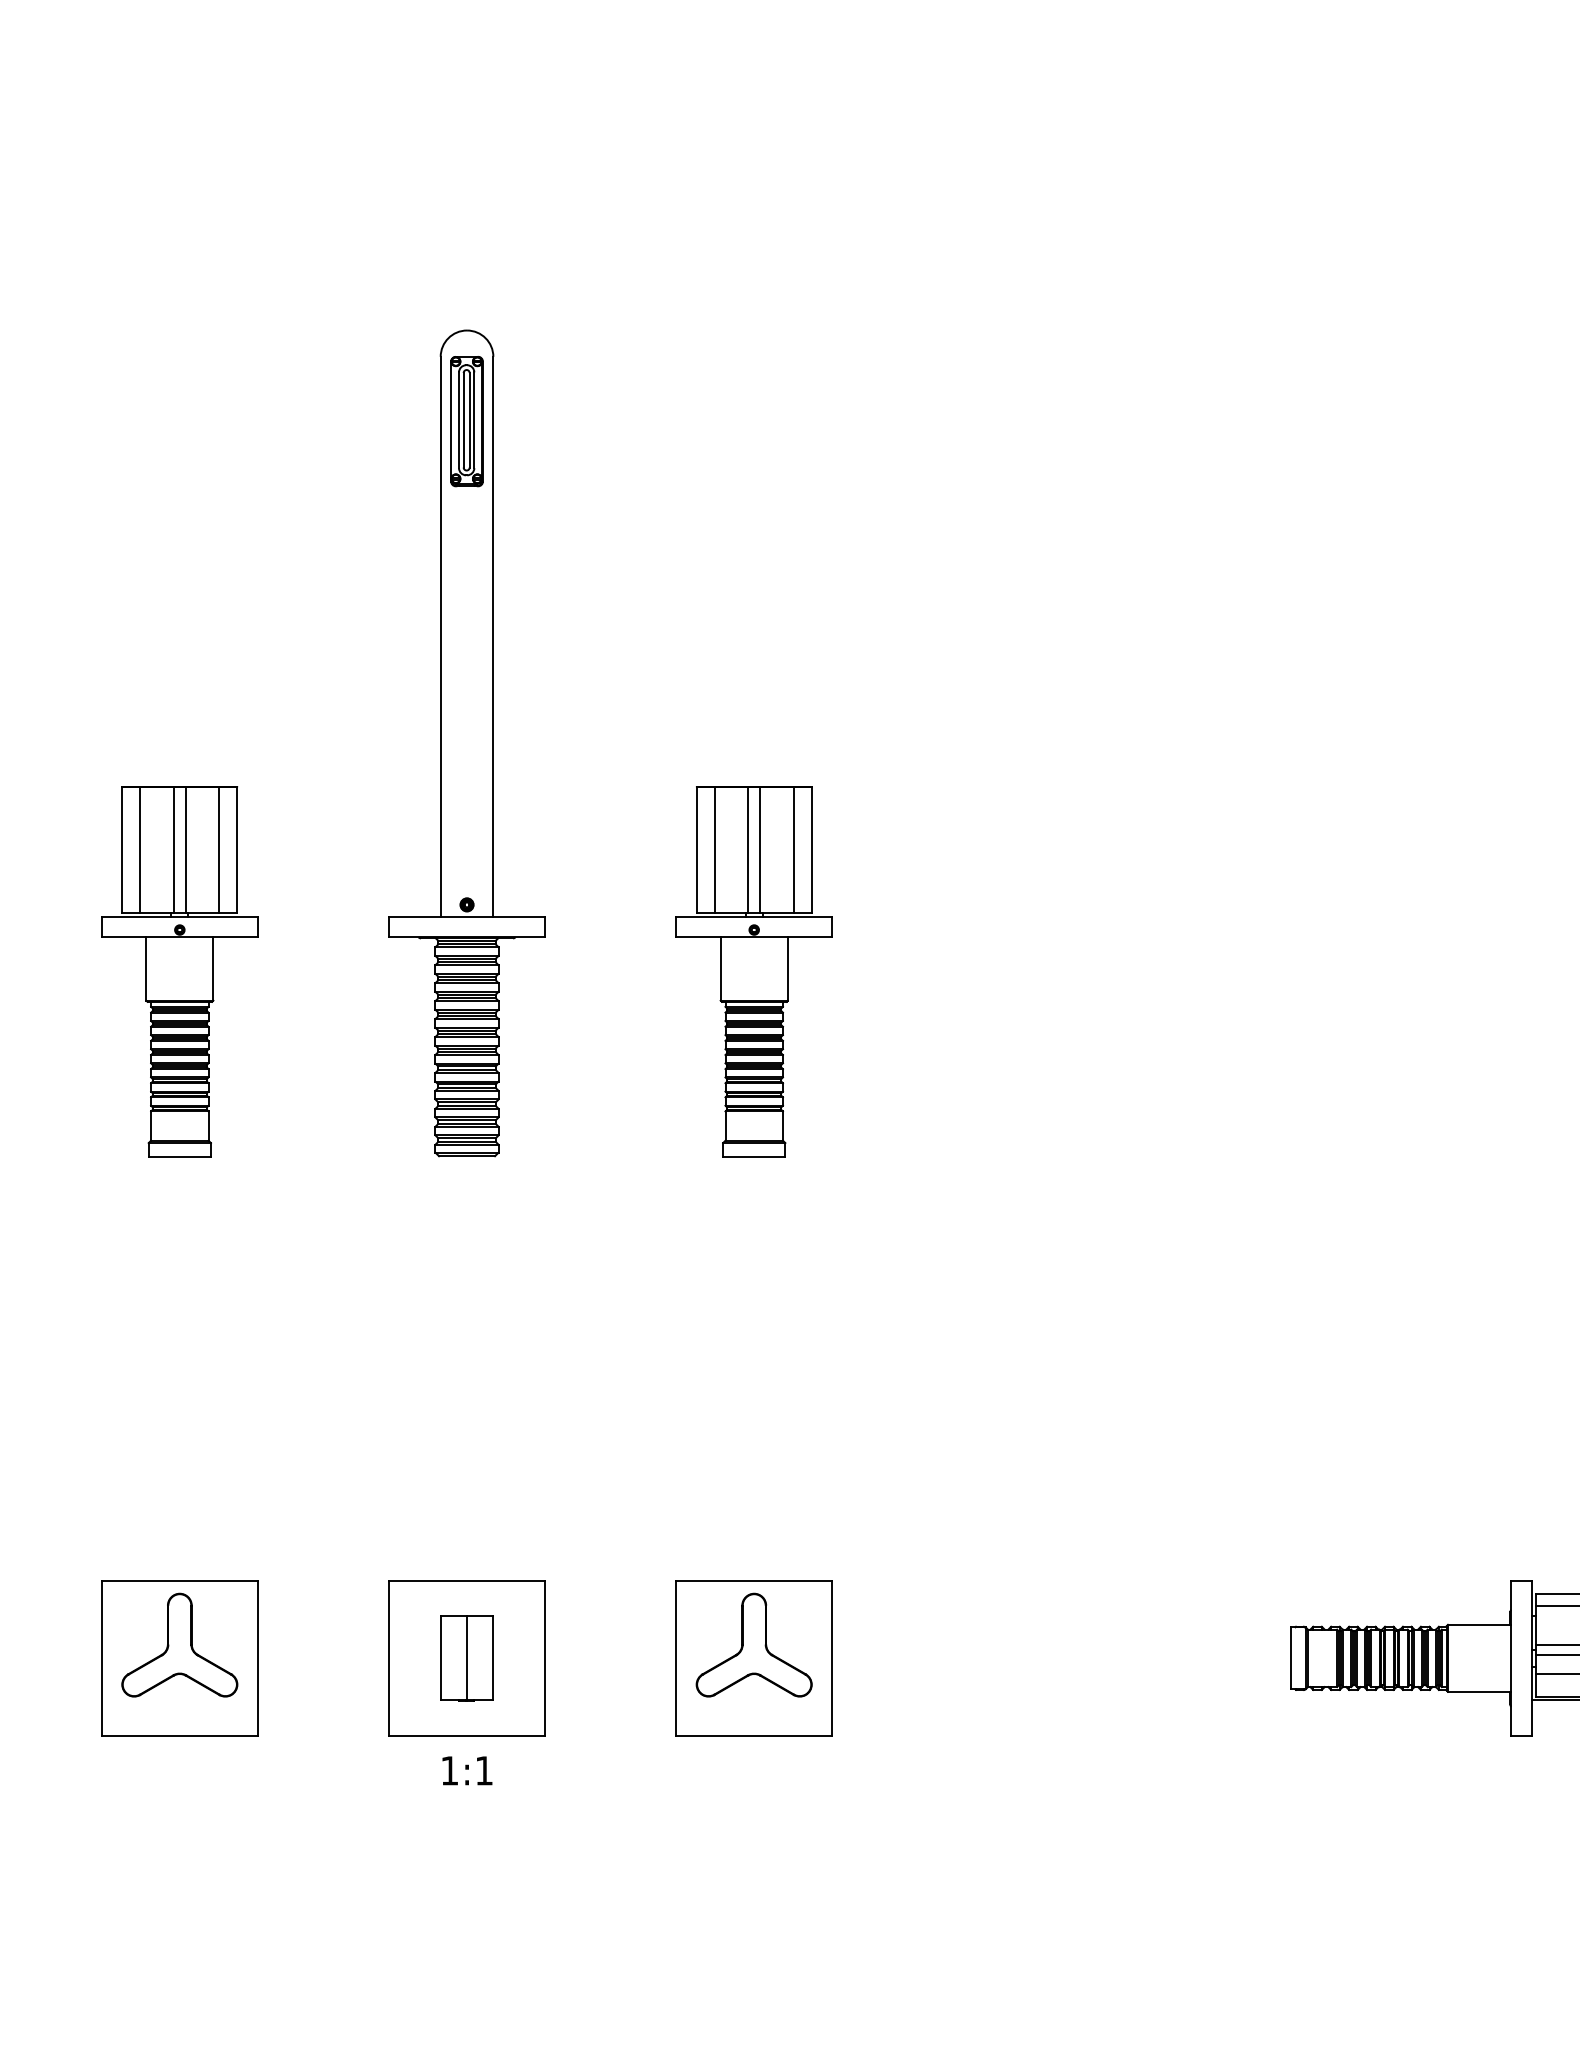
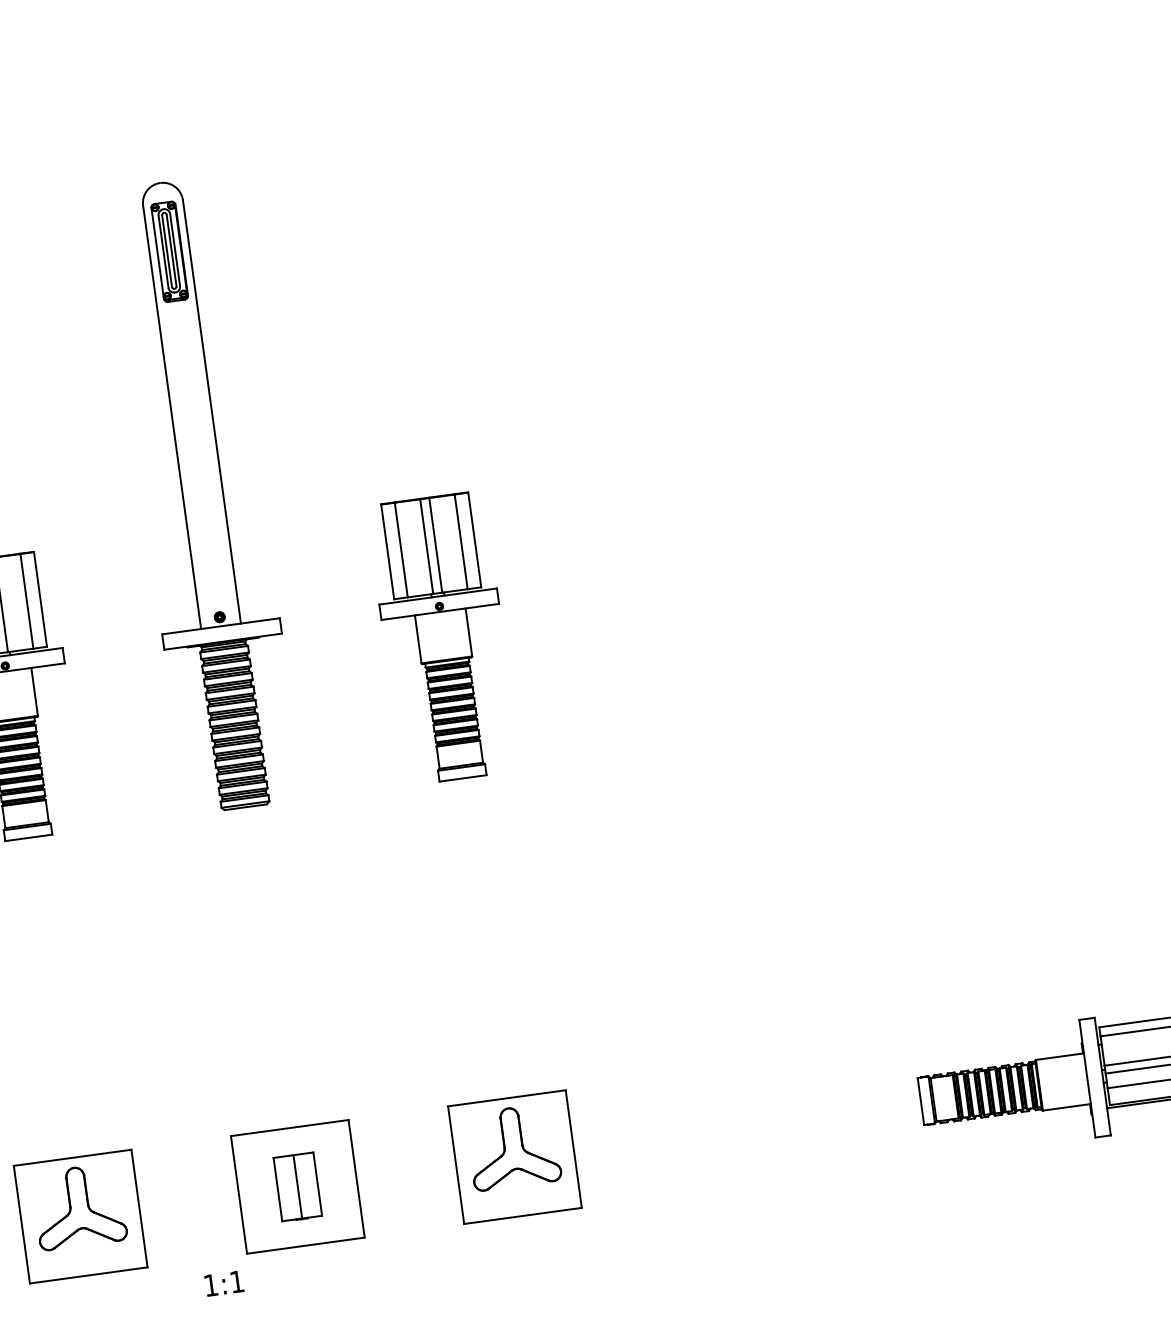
text: (467, 1770) -> (224, 1283), moved

